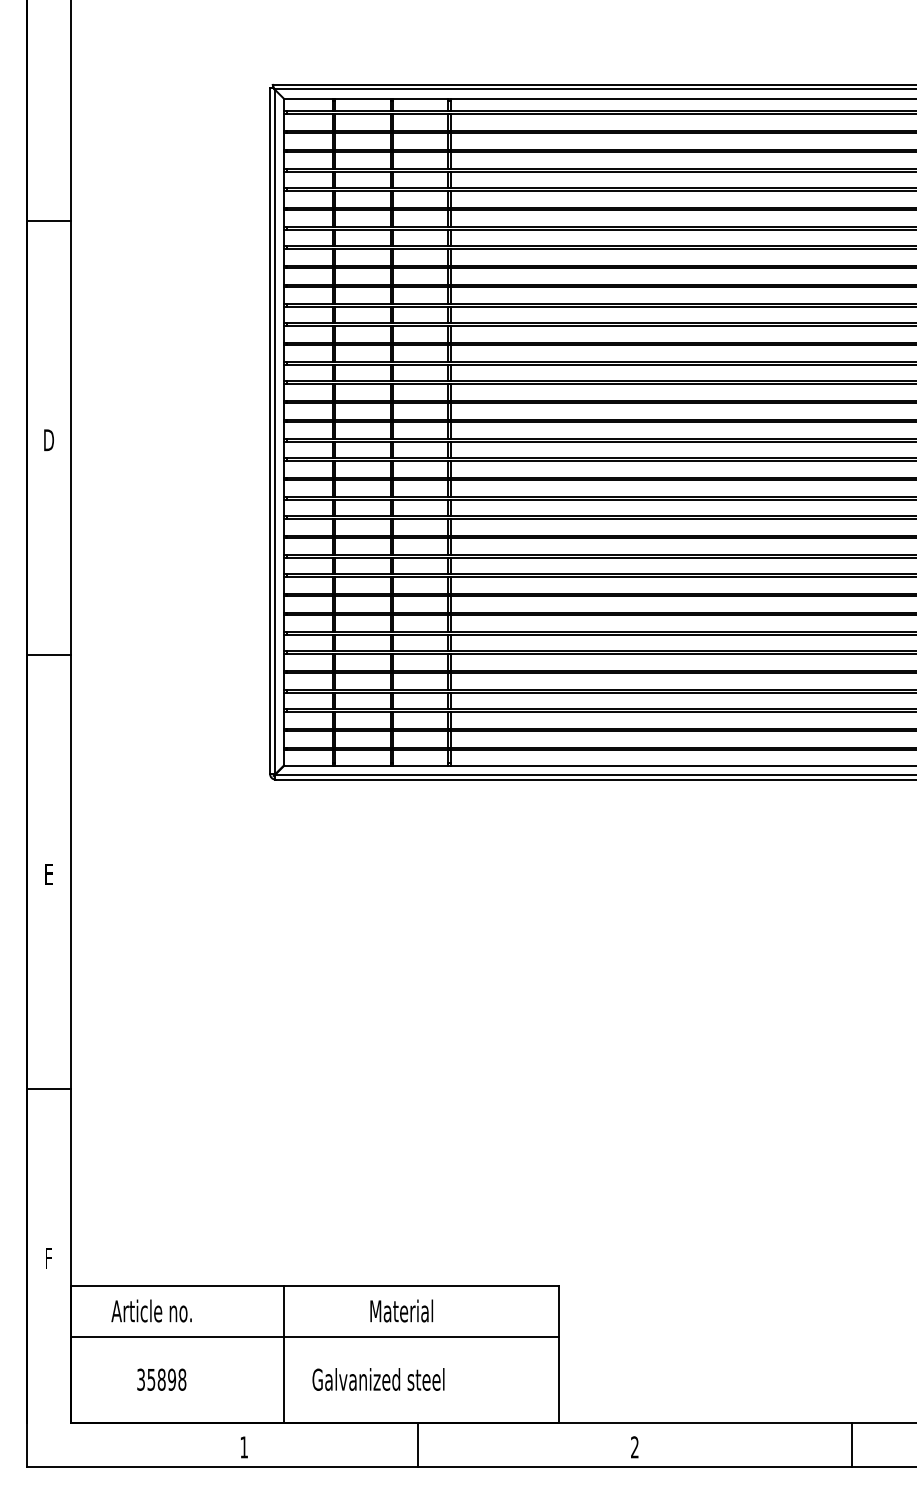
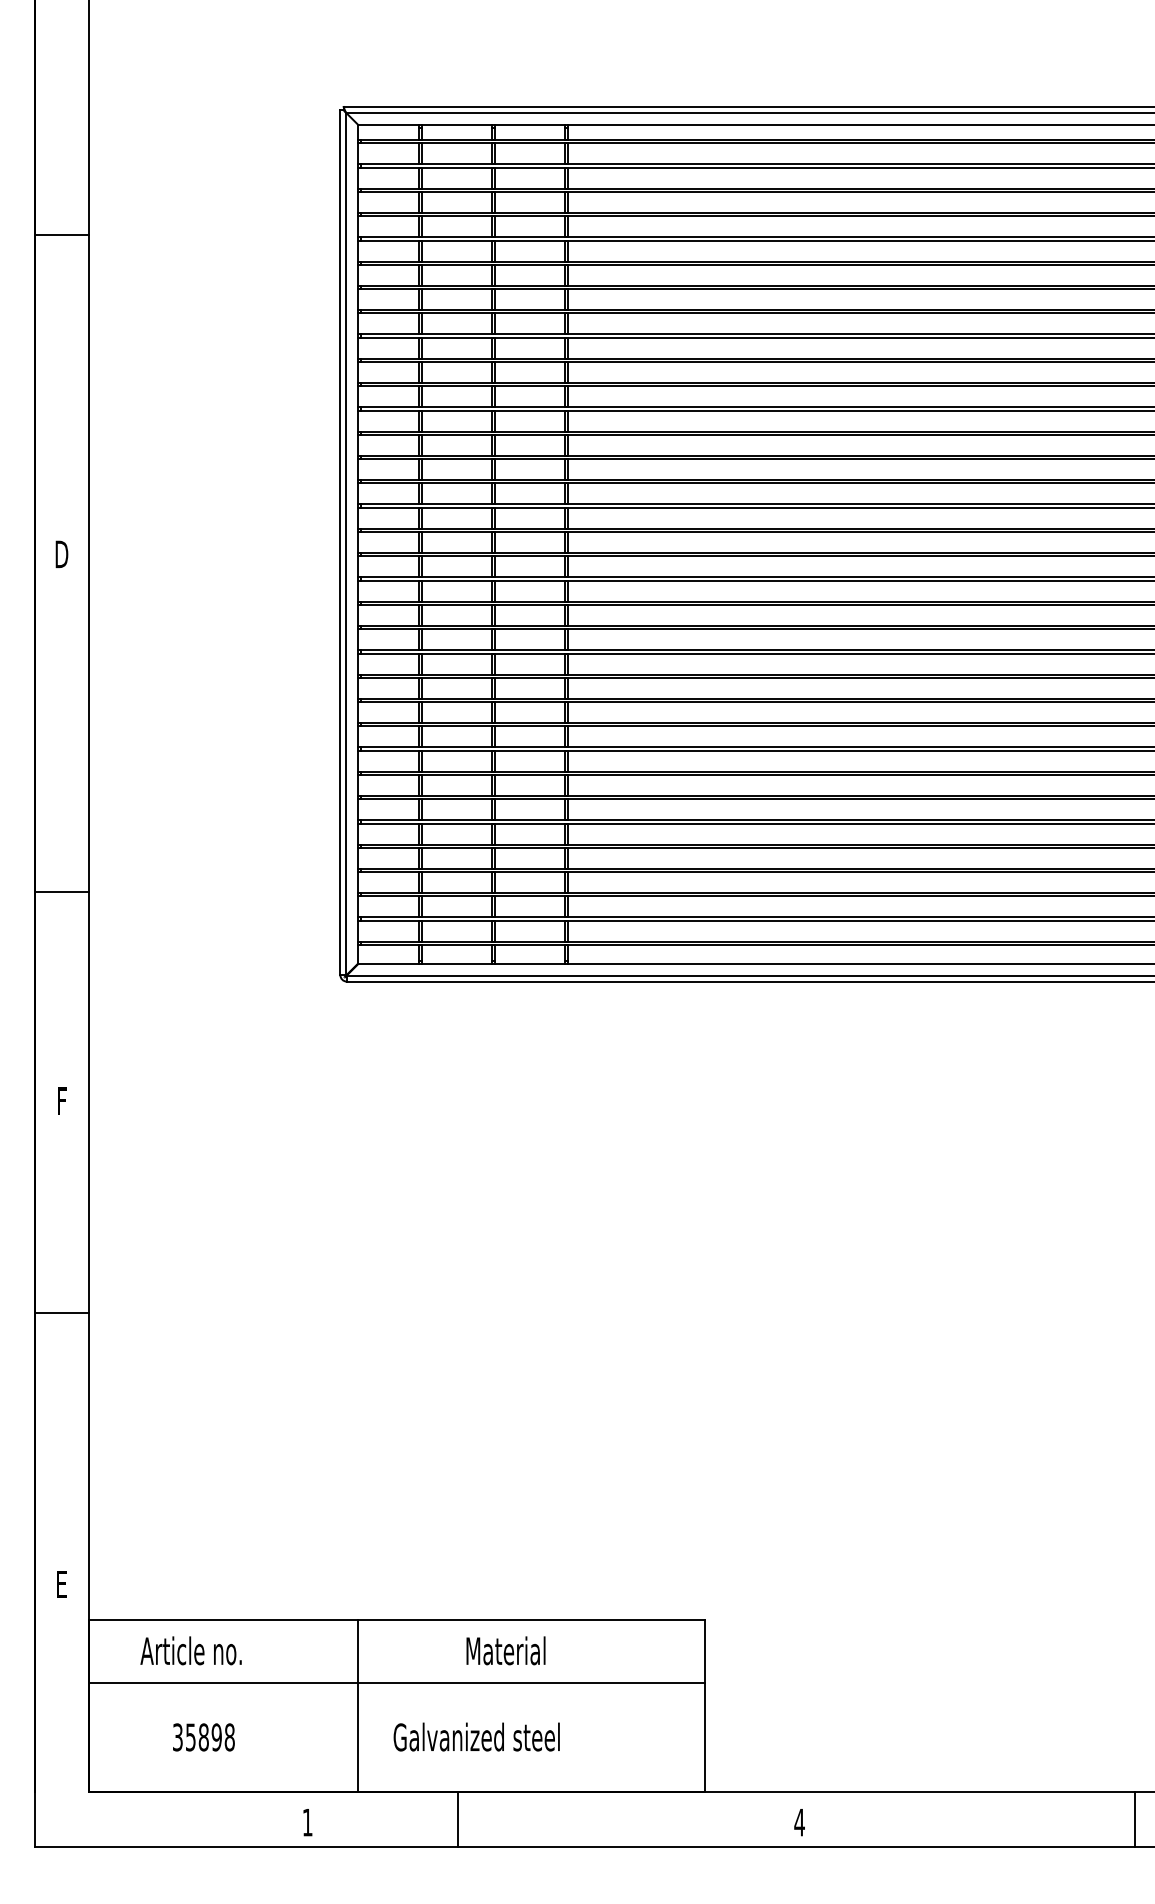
line: (48, 221) -> (61, 235), moved
line: (48, 654) -> (61, 891), moved
text: (48, 873) -> (61, 1100), E -> F
line: (48, 1089) -> (61, 1313), moved
text: (48, 1258) -> (61, 1584), F -> E
line: (417, 1444) -> (457, 1819), moved
line: (852, 1444) -> (1135, 1819), moved
text: (634, 1447) -> (799, 1822), 2 -> 4

